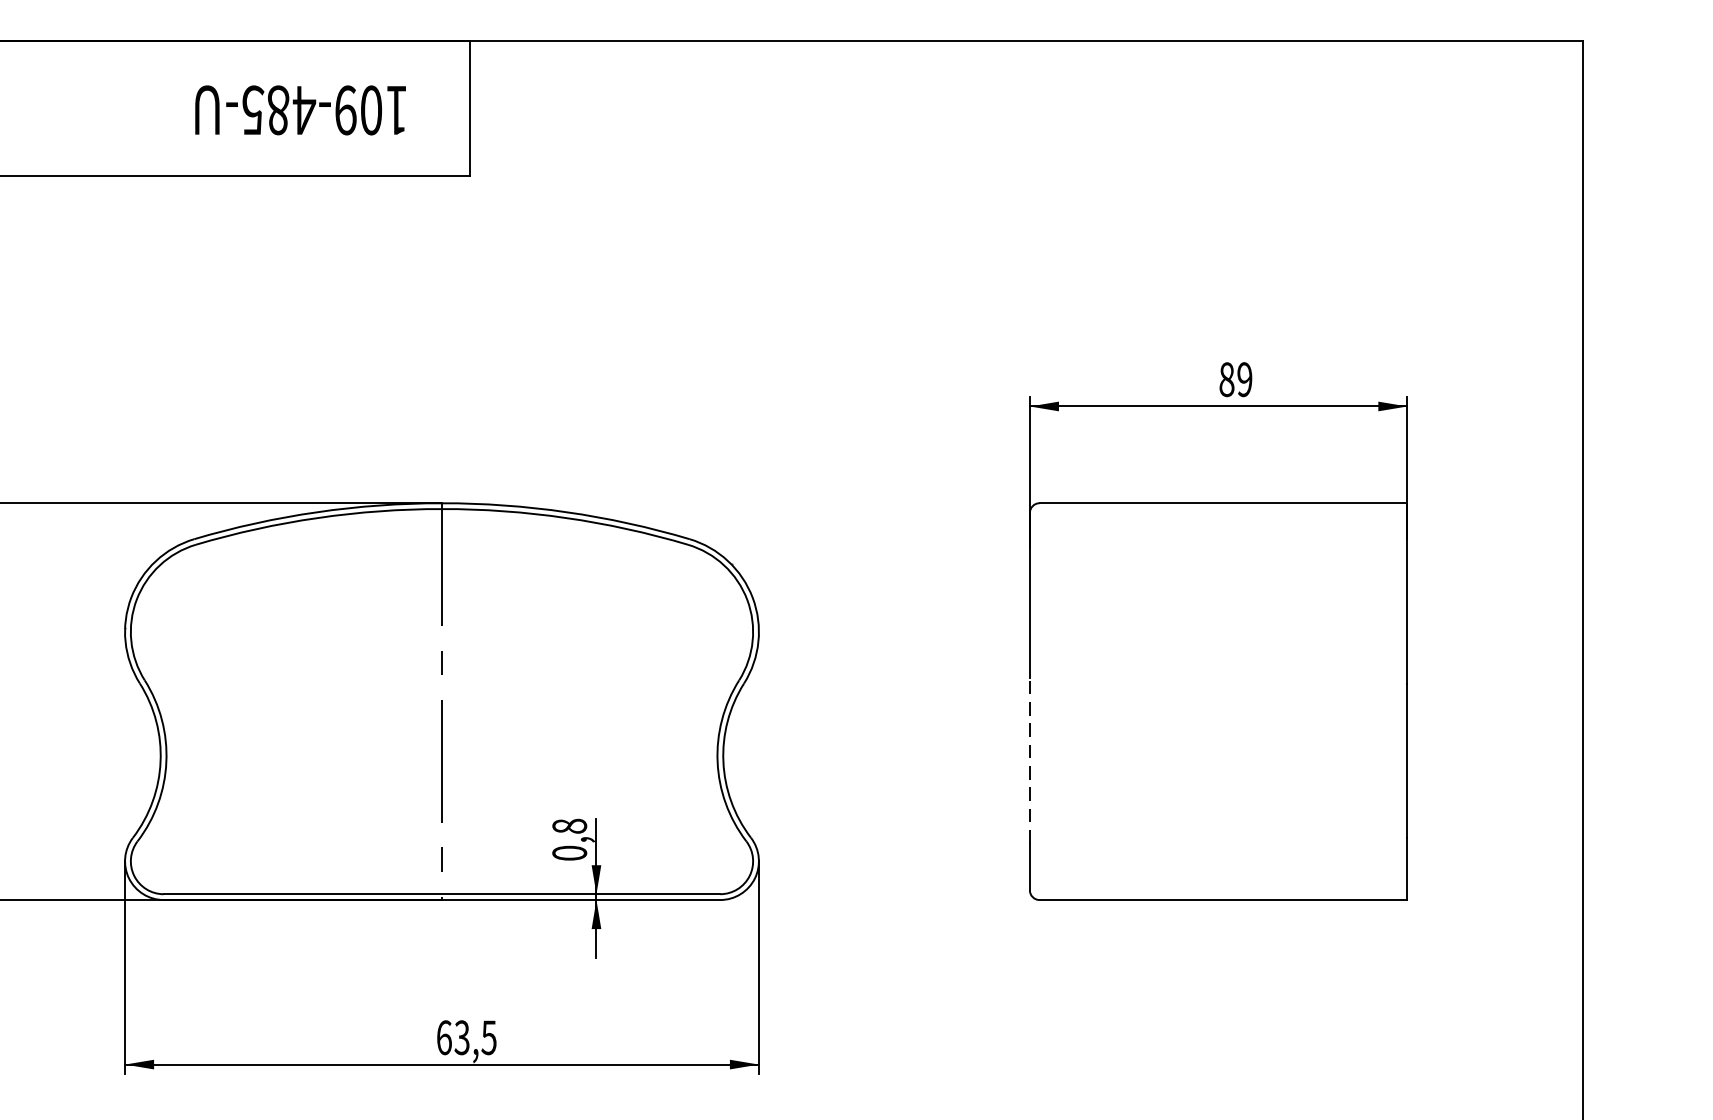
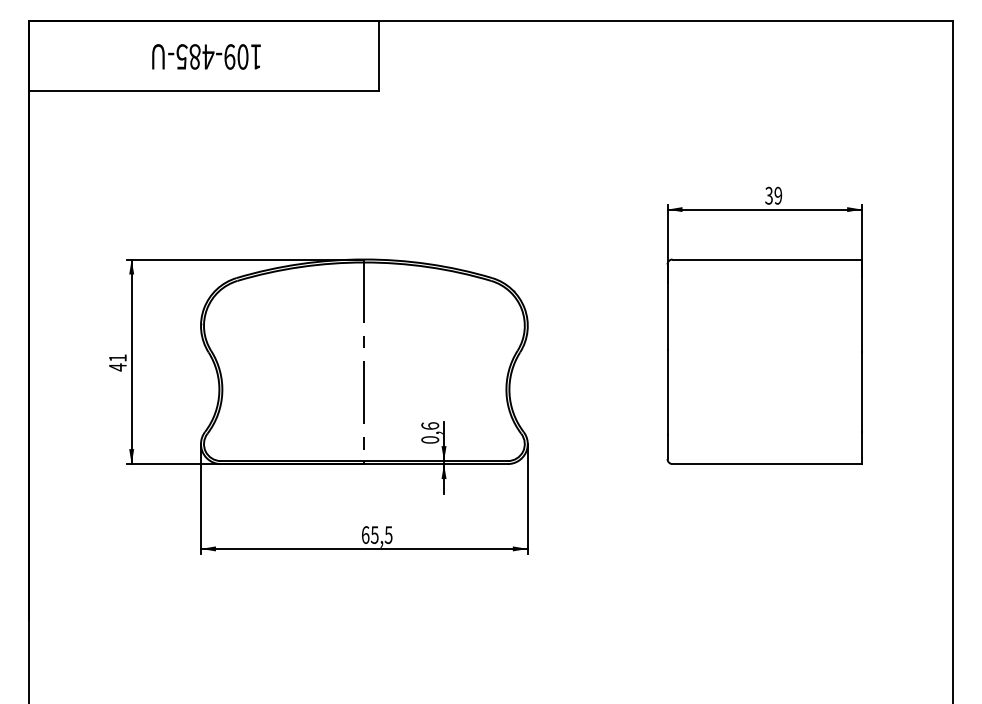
text: (300, 109) -> (206, 56), moved
text: (1225, 379) -> (768, 195), 89 -> 39
line: (1029, 761) -> (667, 392), dashed -> solid
text: (570, 825) -> (430, 425), 0,8 -> 0,6
text: (461, 1036) -> (374, 534), 63,5 -> 65,5

